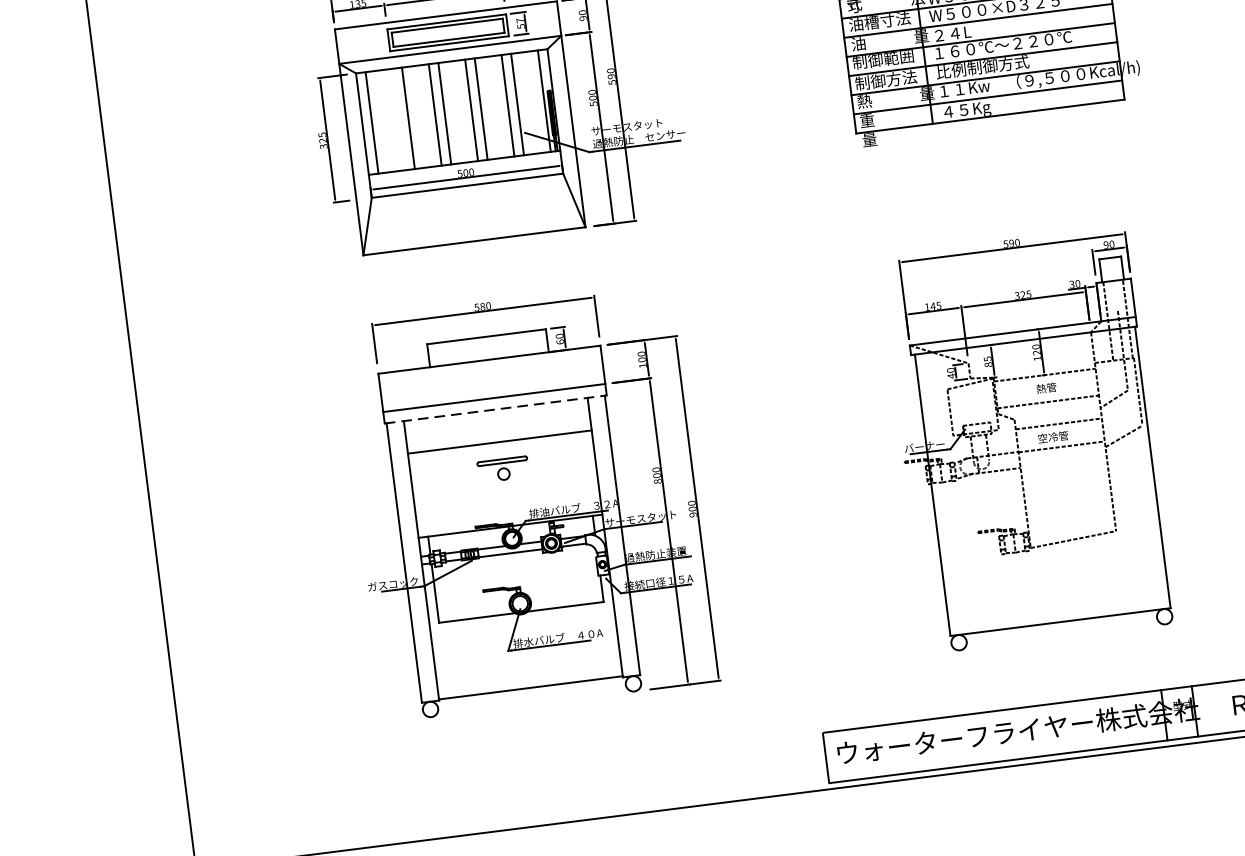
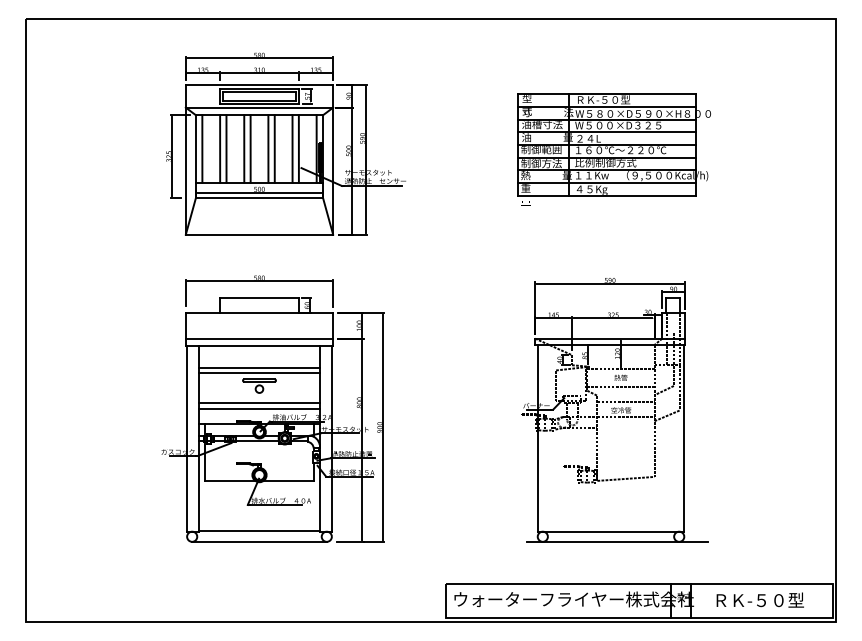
line: (399, 118) -> (220, 148), added
line: (495, 409) -> (259, 346), dashed -> solid
line: (500, 449) -> (259, 372), added
line: (506, 495) -> (259, 403), added
line: (507, 503) -> (259, 408), added
line: (1071, 635) -> (616, 541), added
line: (532, 703) -> (259, 541), added

